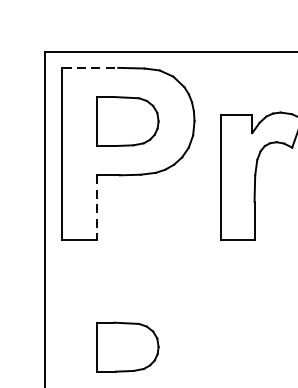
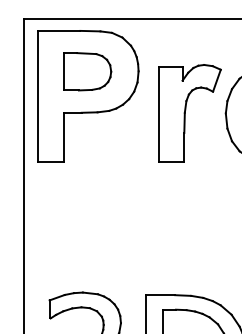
line: (90, 67) -> (59, 30), dashed -> solid
line: (97, 207) -> (64, 137), dashed -> solid
part: (127, 346) -> (87, 243), removed

